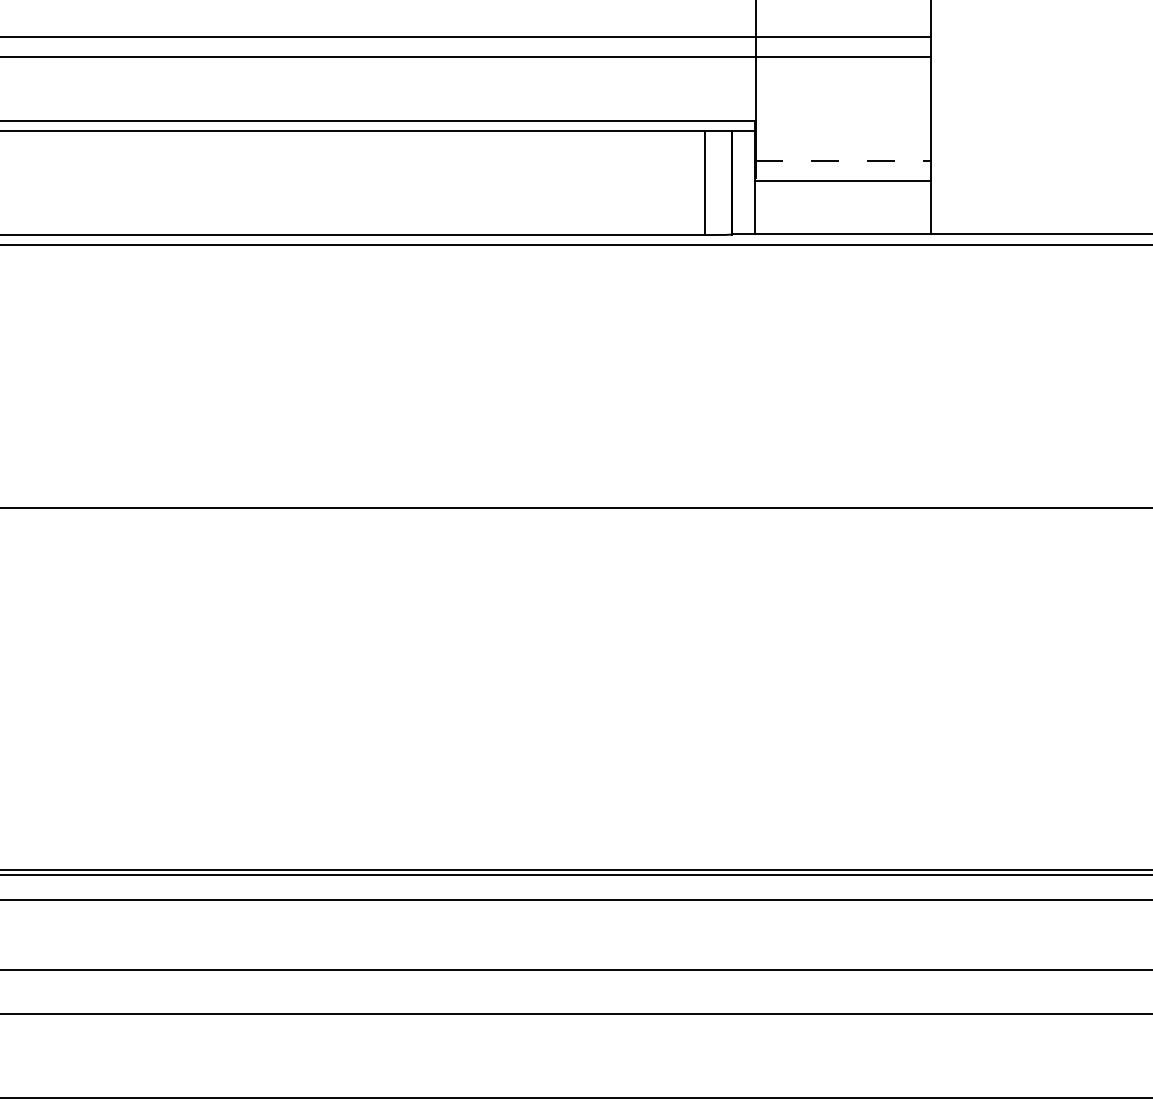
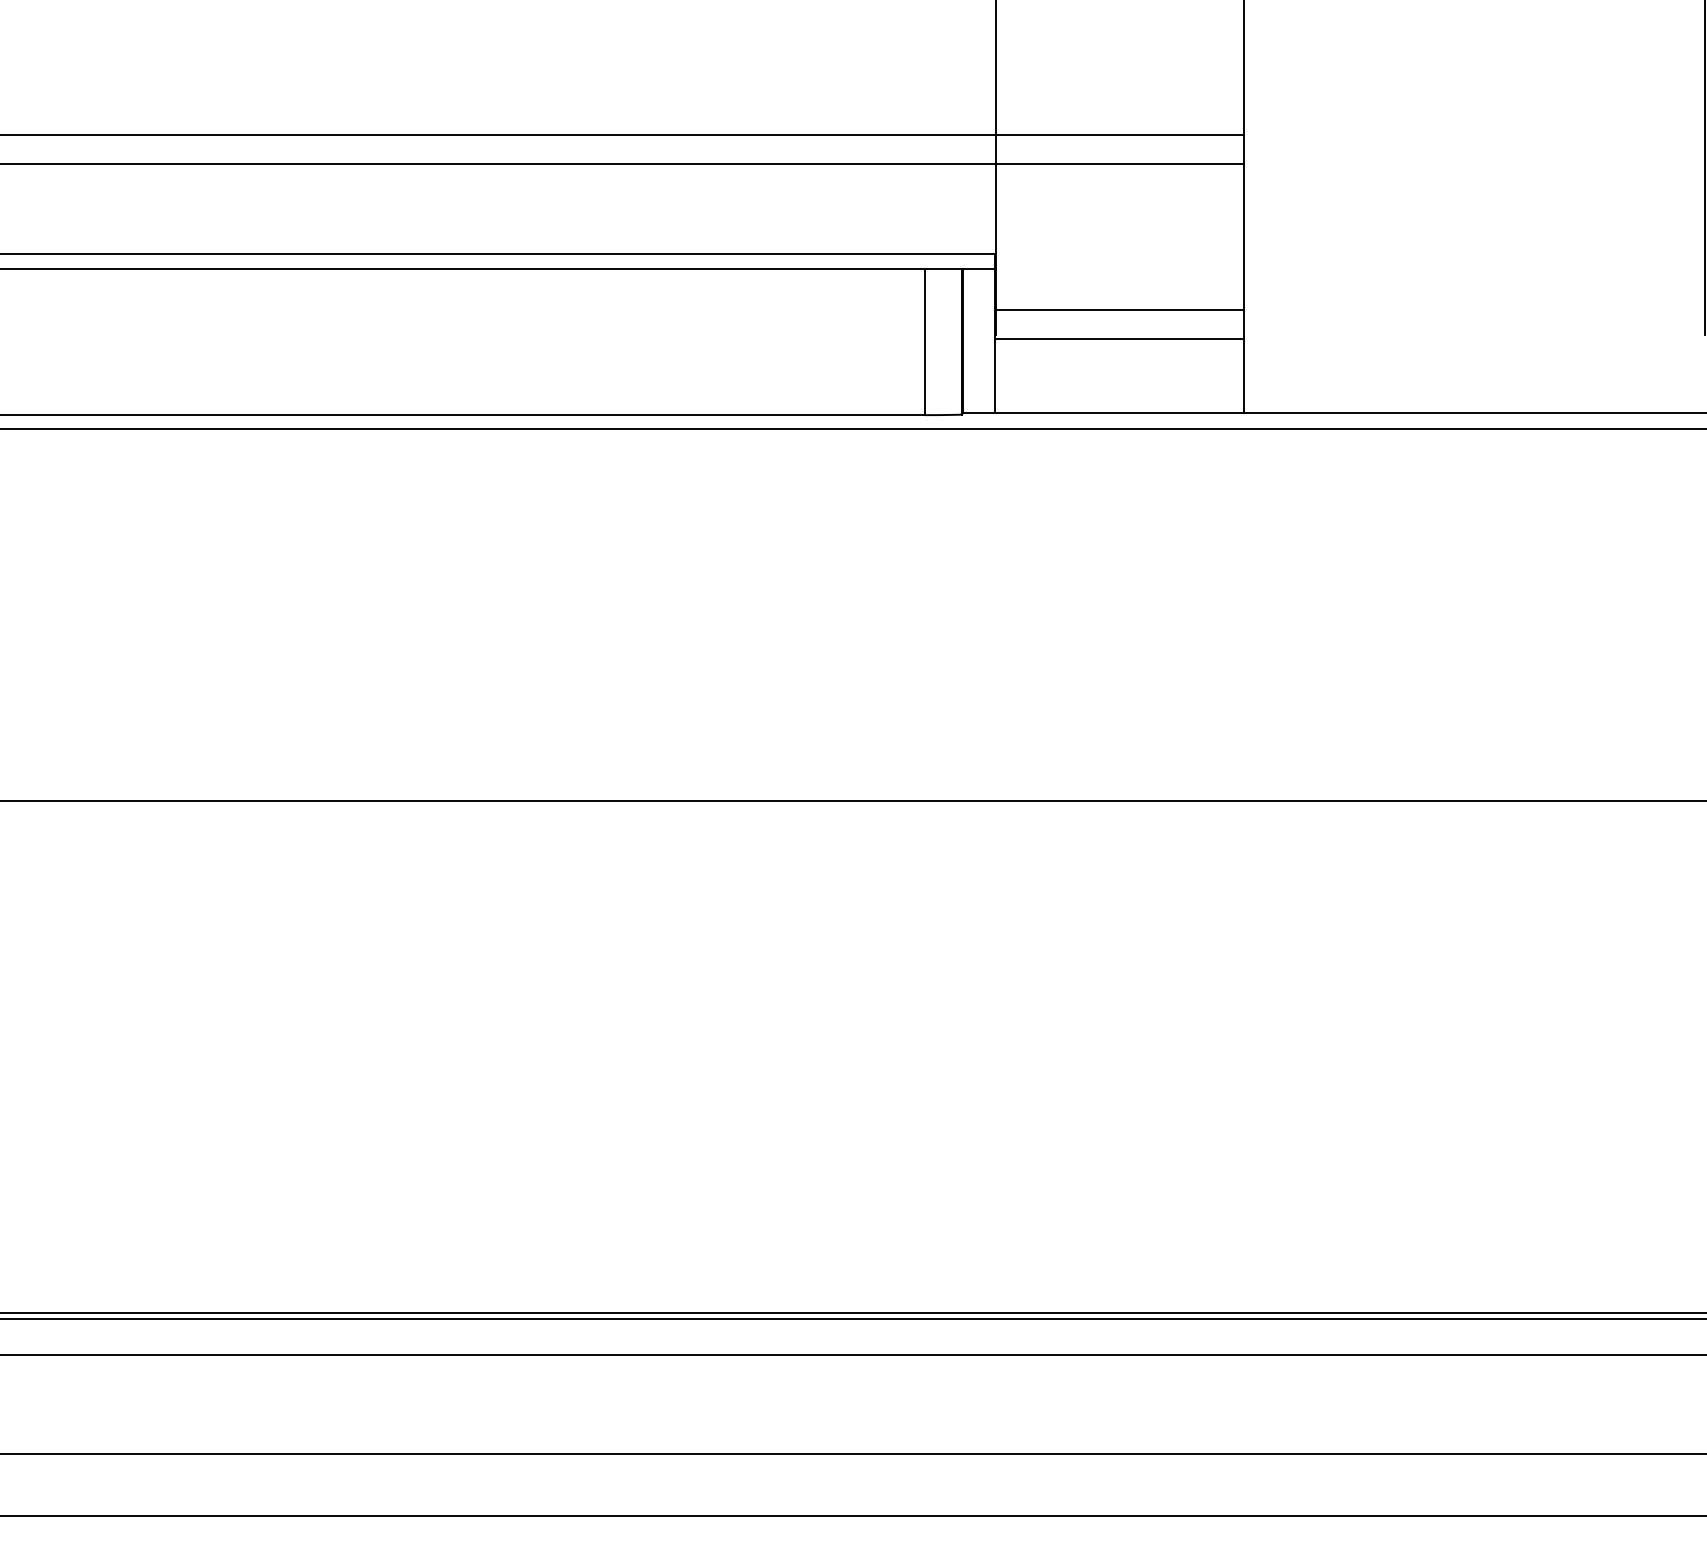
line: (843, 161) -> (1119, 310), dashed -> solid

